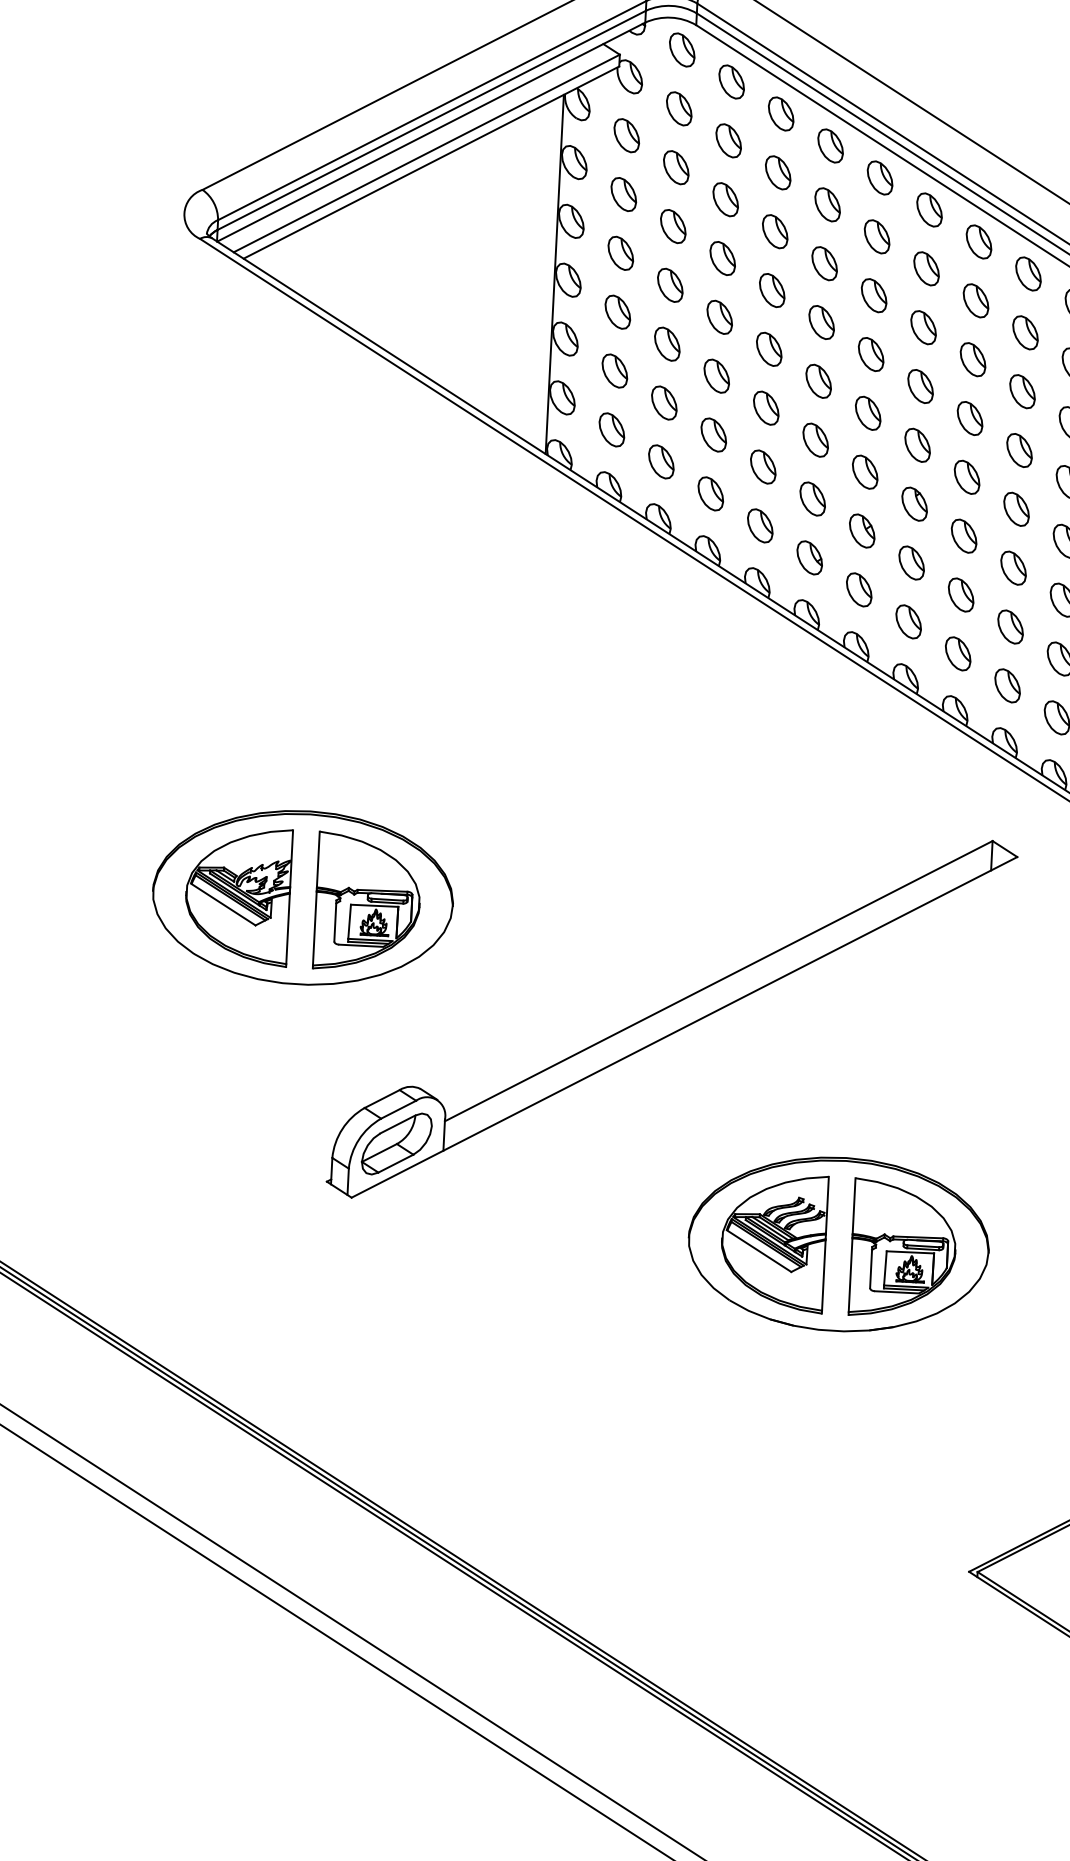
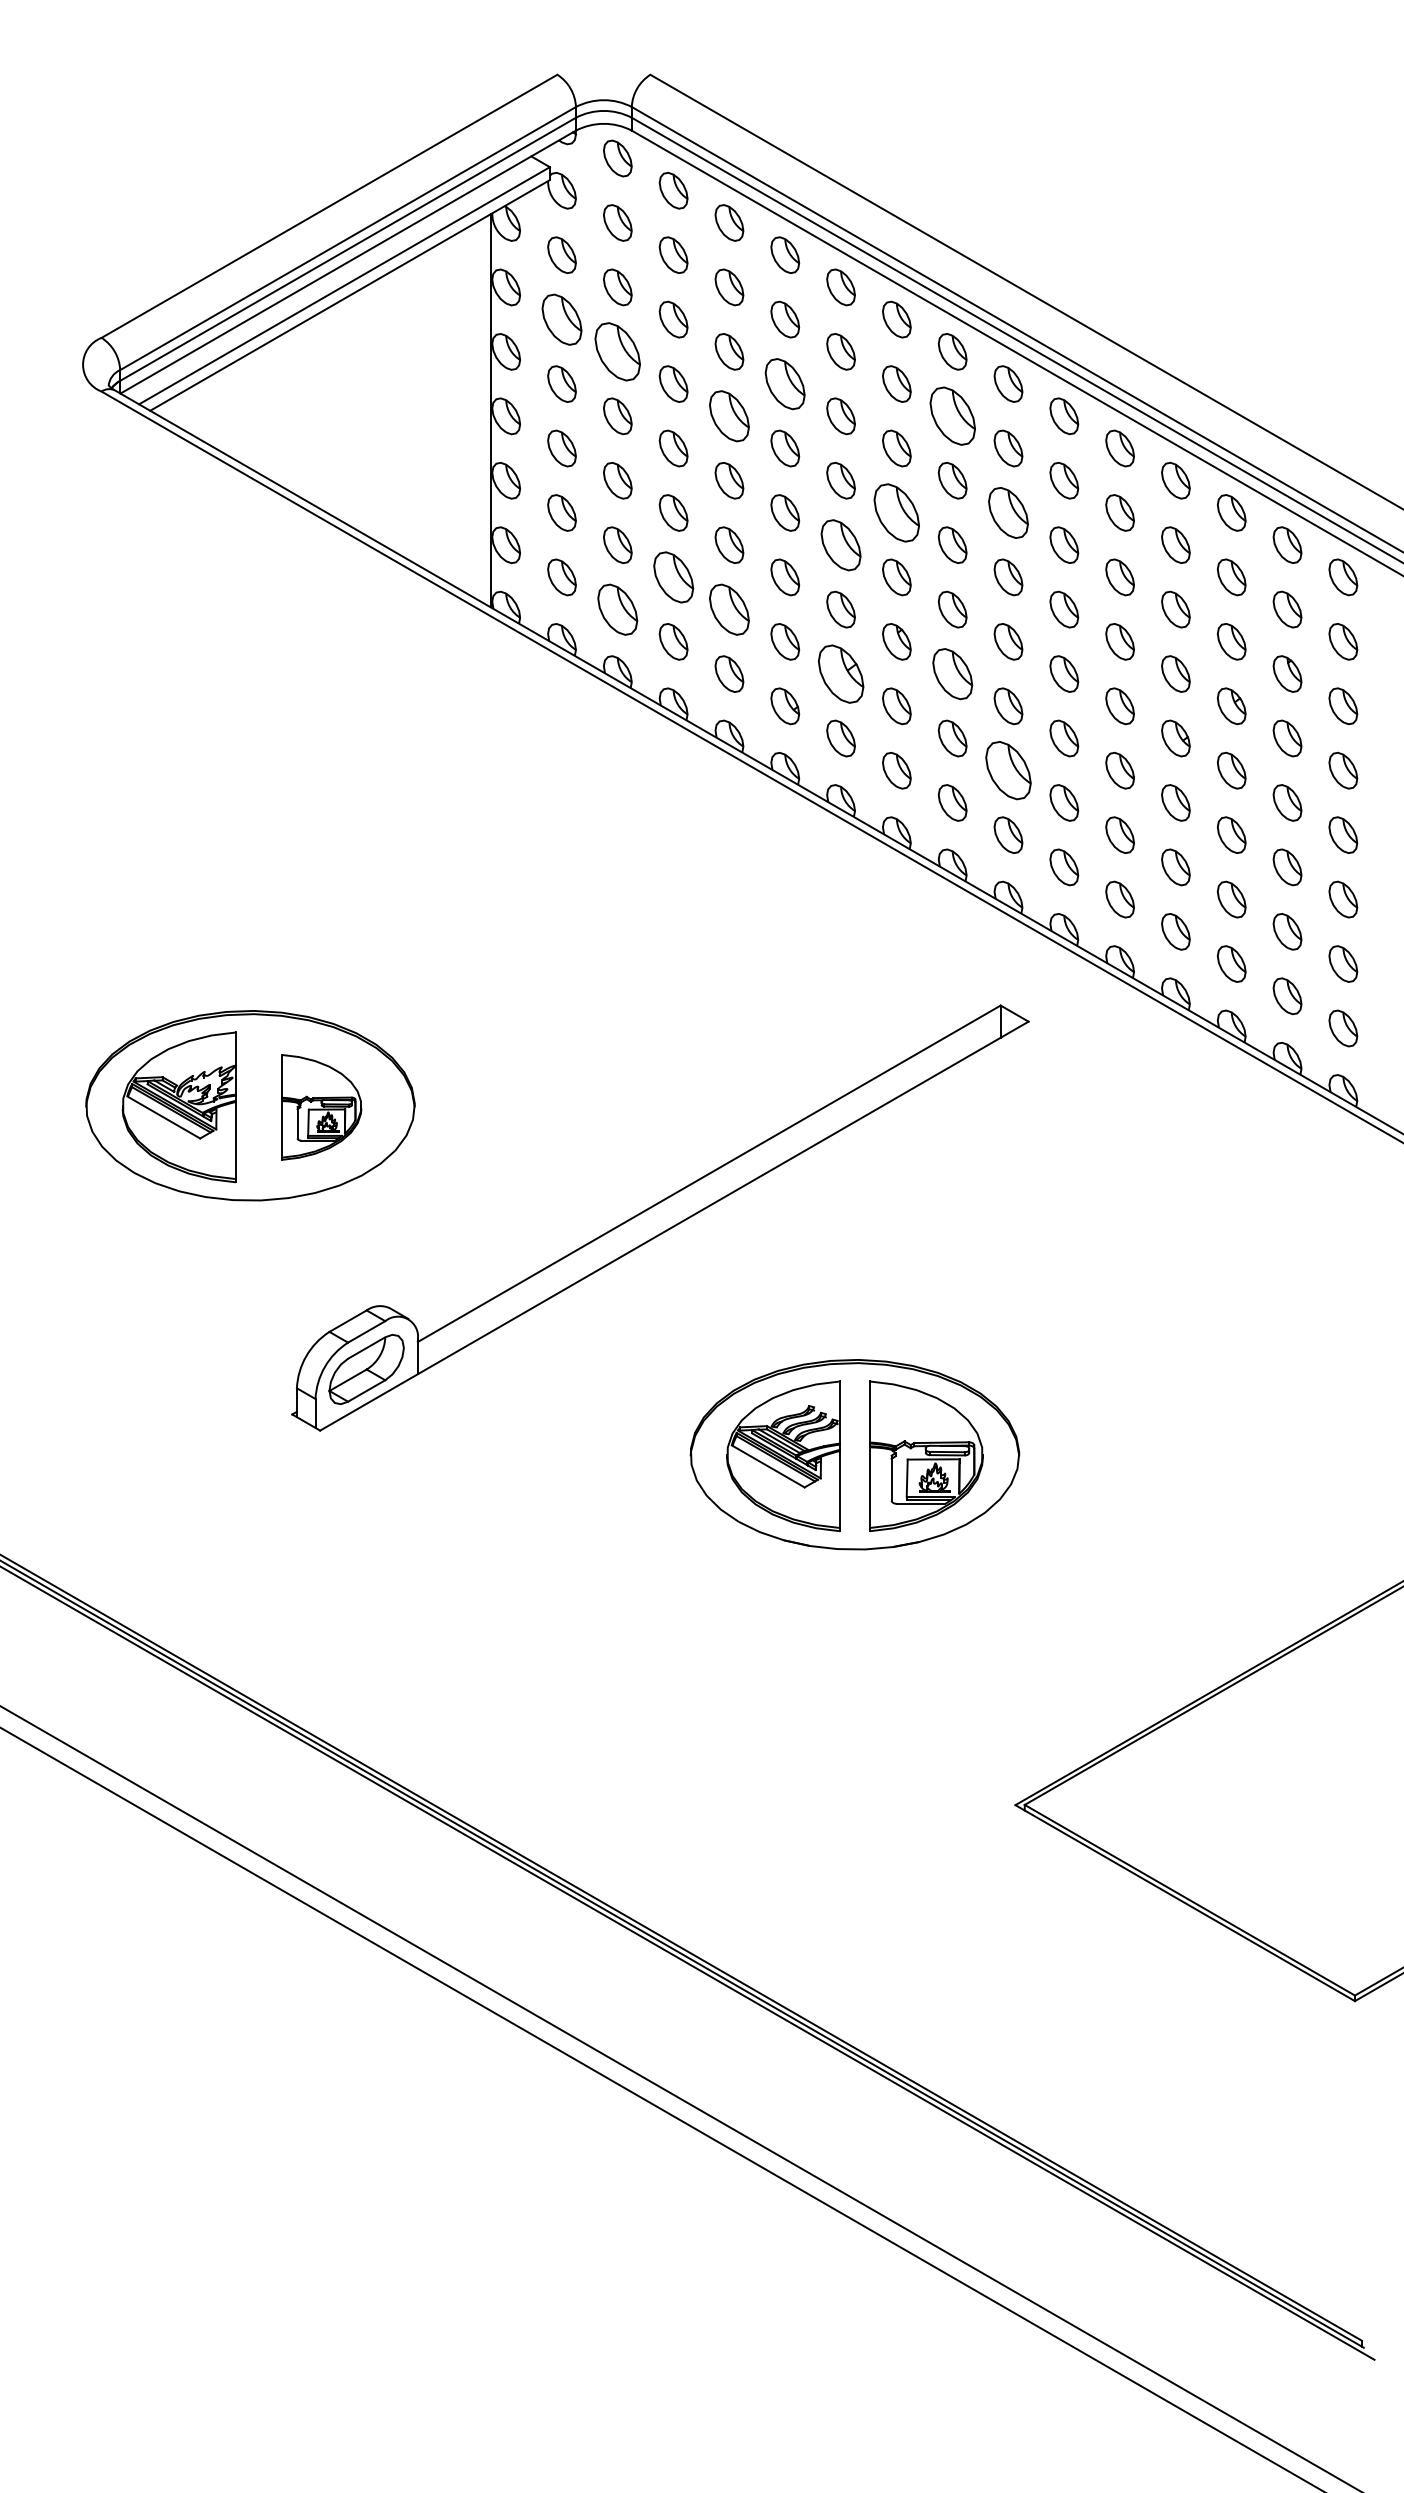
part: (623, 194) -> (561, 319), size x1.4
part: (672, 226) -> (617, 351), size x1.6
part: (824, 263) -> (785, 383), size x1.4
part: (772, 290) -> (729, 416), size x1.4
part: (975, 301) -> (952, 416), size x1.6
part: (920, 386) -> (896, 512), size x1.6
part: (1022, 391) -> (1008, 512), size x1.4
part: (867, 412) -> (840, 544), size x1.4
part: (713, 435) -> (673, 577), size x1.4
part: (661, 461) -> (617, 609), size x1.4
part: (763, 466) -> (729, 609), size x1.4
part: (861, 530) -> (840, 673), size x1.6
part: (963, 535) -> (952, 673), size x1.4
part: (1010, 626) -> (1008, 770), size x1.6
part: (367, 902) -> (321, 1107), size x0.7

